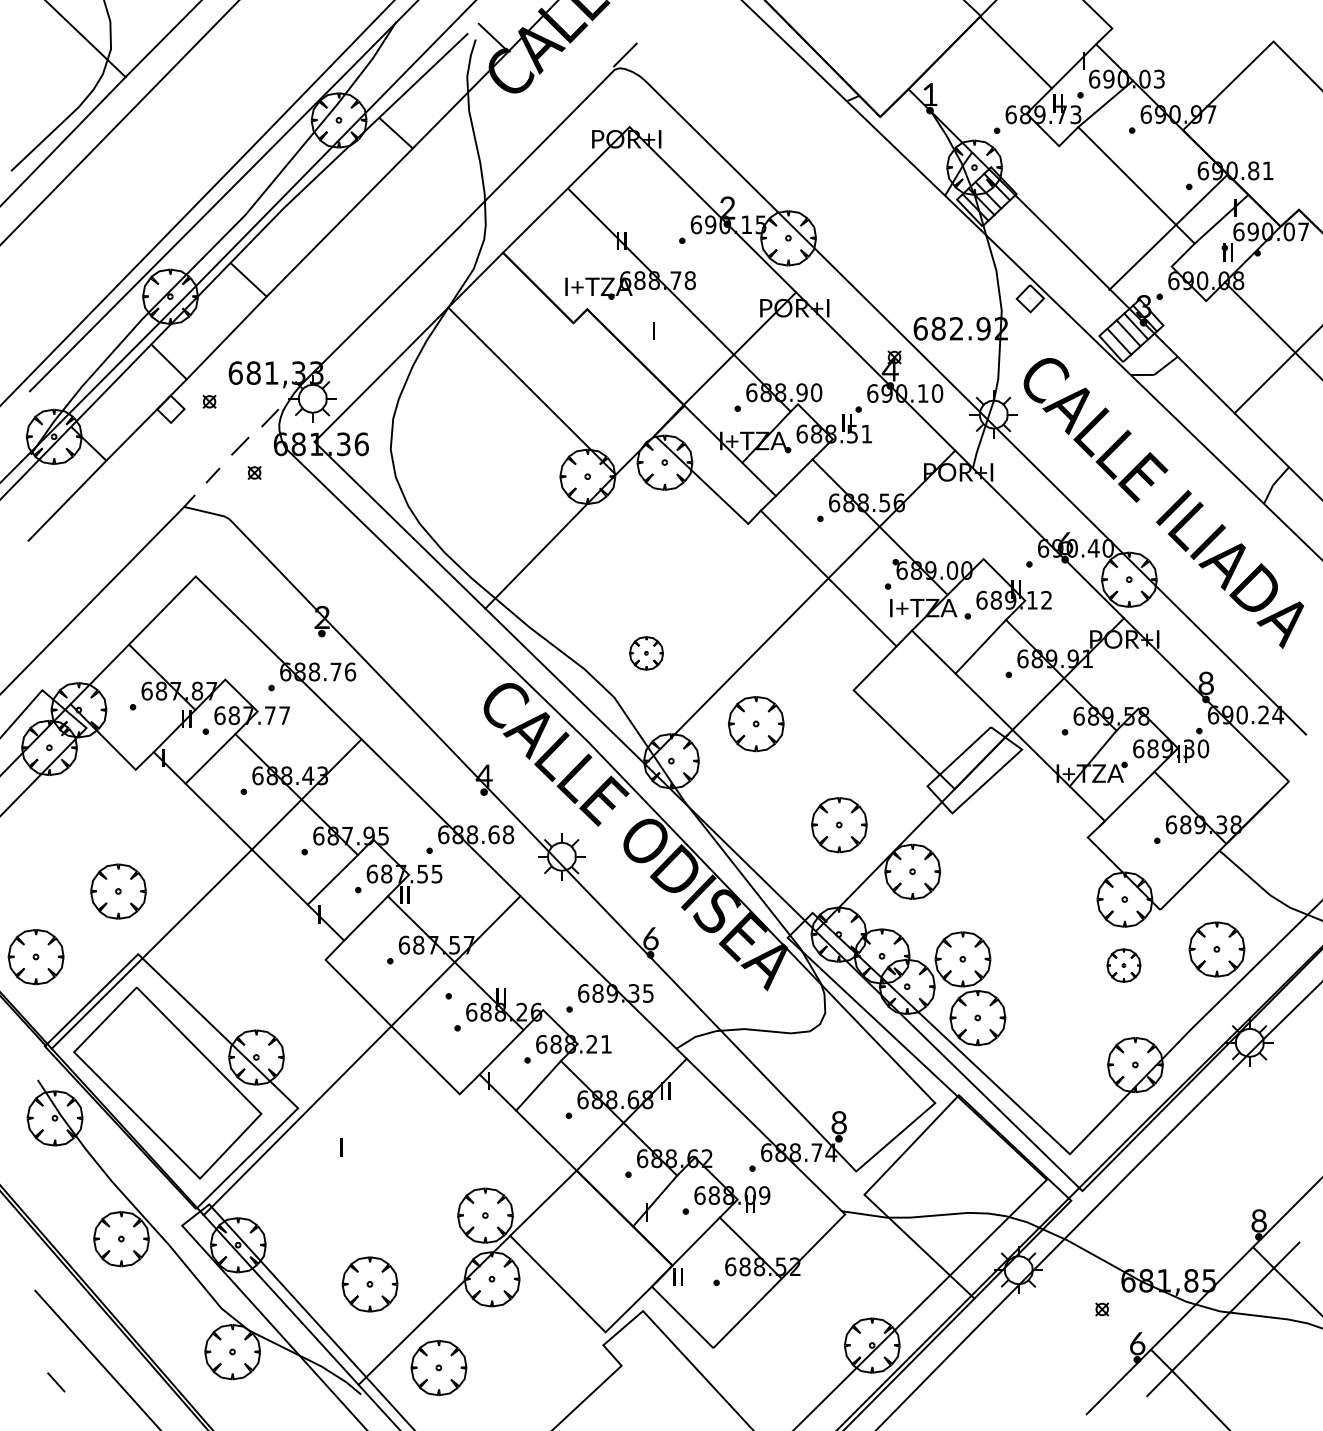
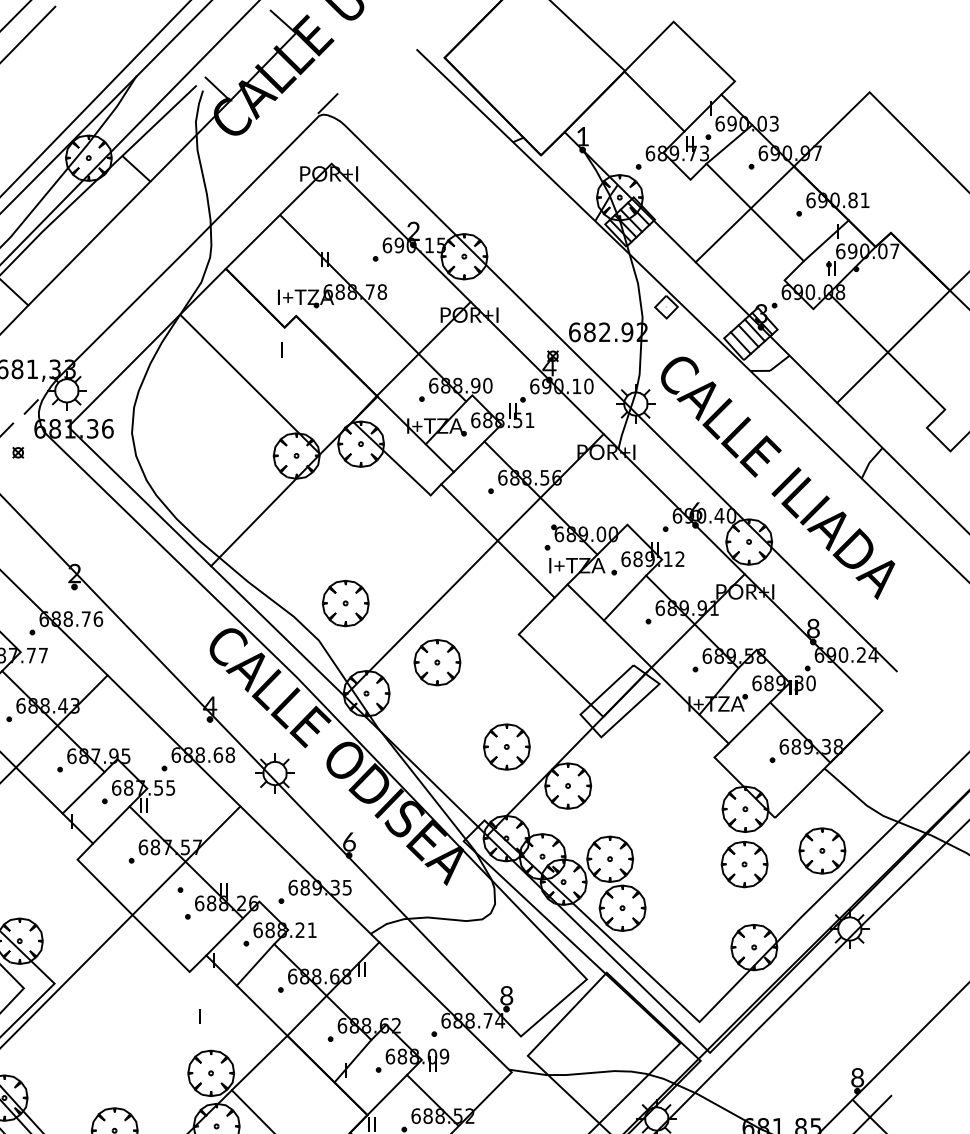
line: (1167, 232) -> (744, 214), moved
text: (653, 330) -> (281, 349), moved
part: (646, 653) -> (345, 603), size x1.67
part: (1123, 965) -> (744, 864), size x1.67
text: (341, 1147) -> (199, 1016), moved

